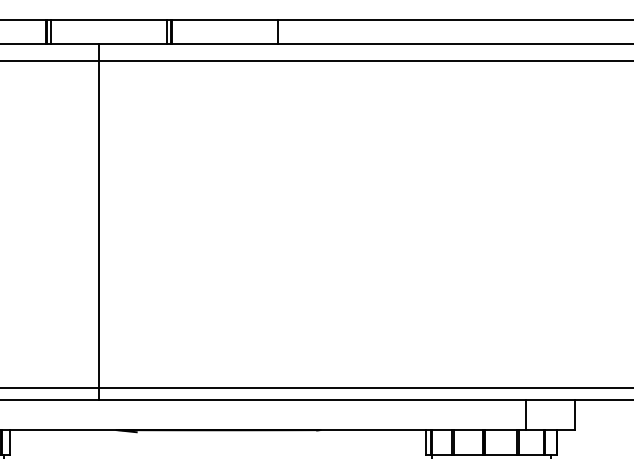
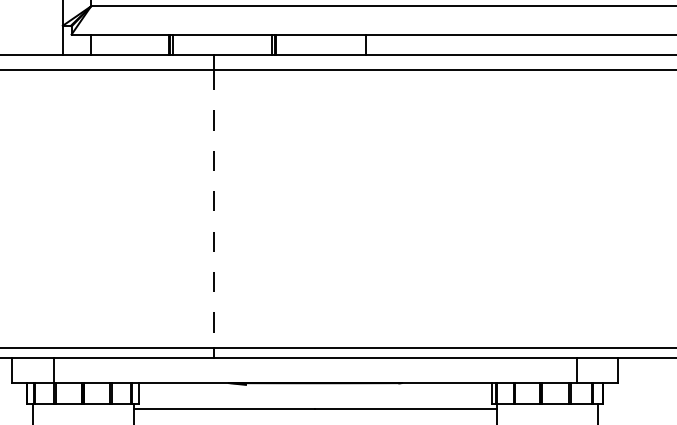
line: (99, 224) -> (214, 208), solid -> dashed

